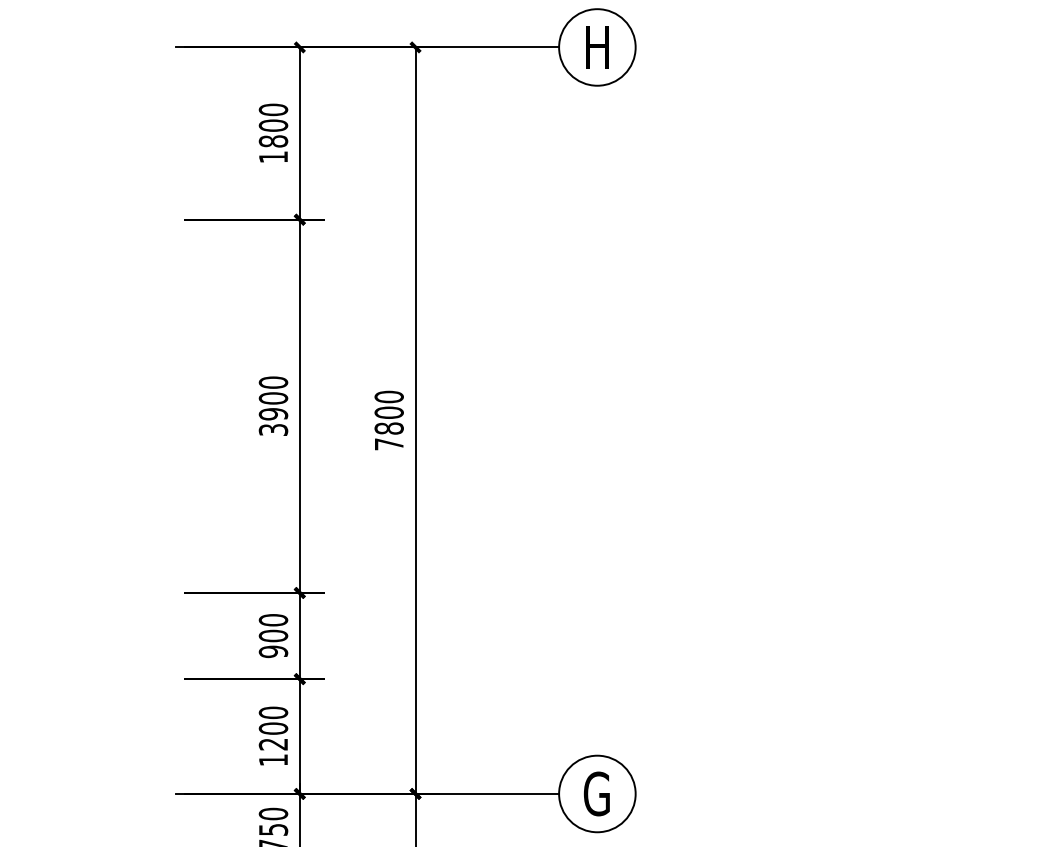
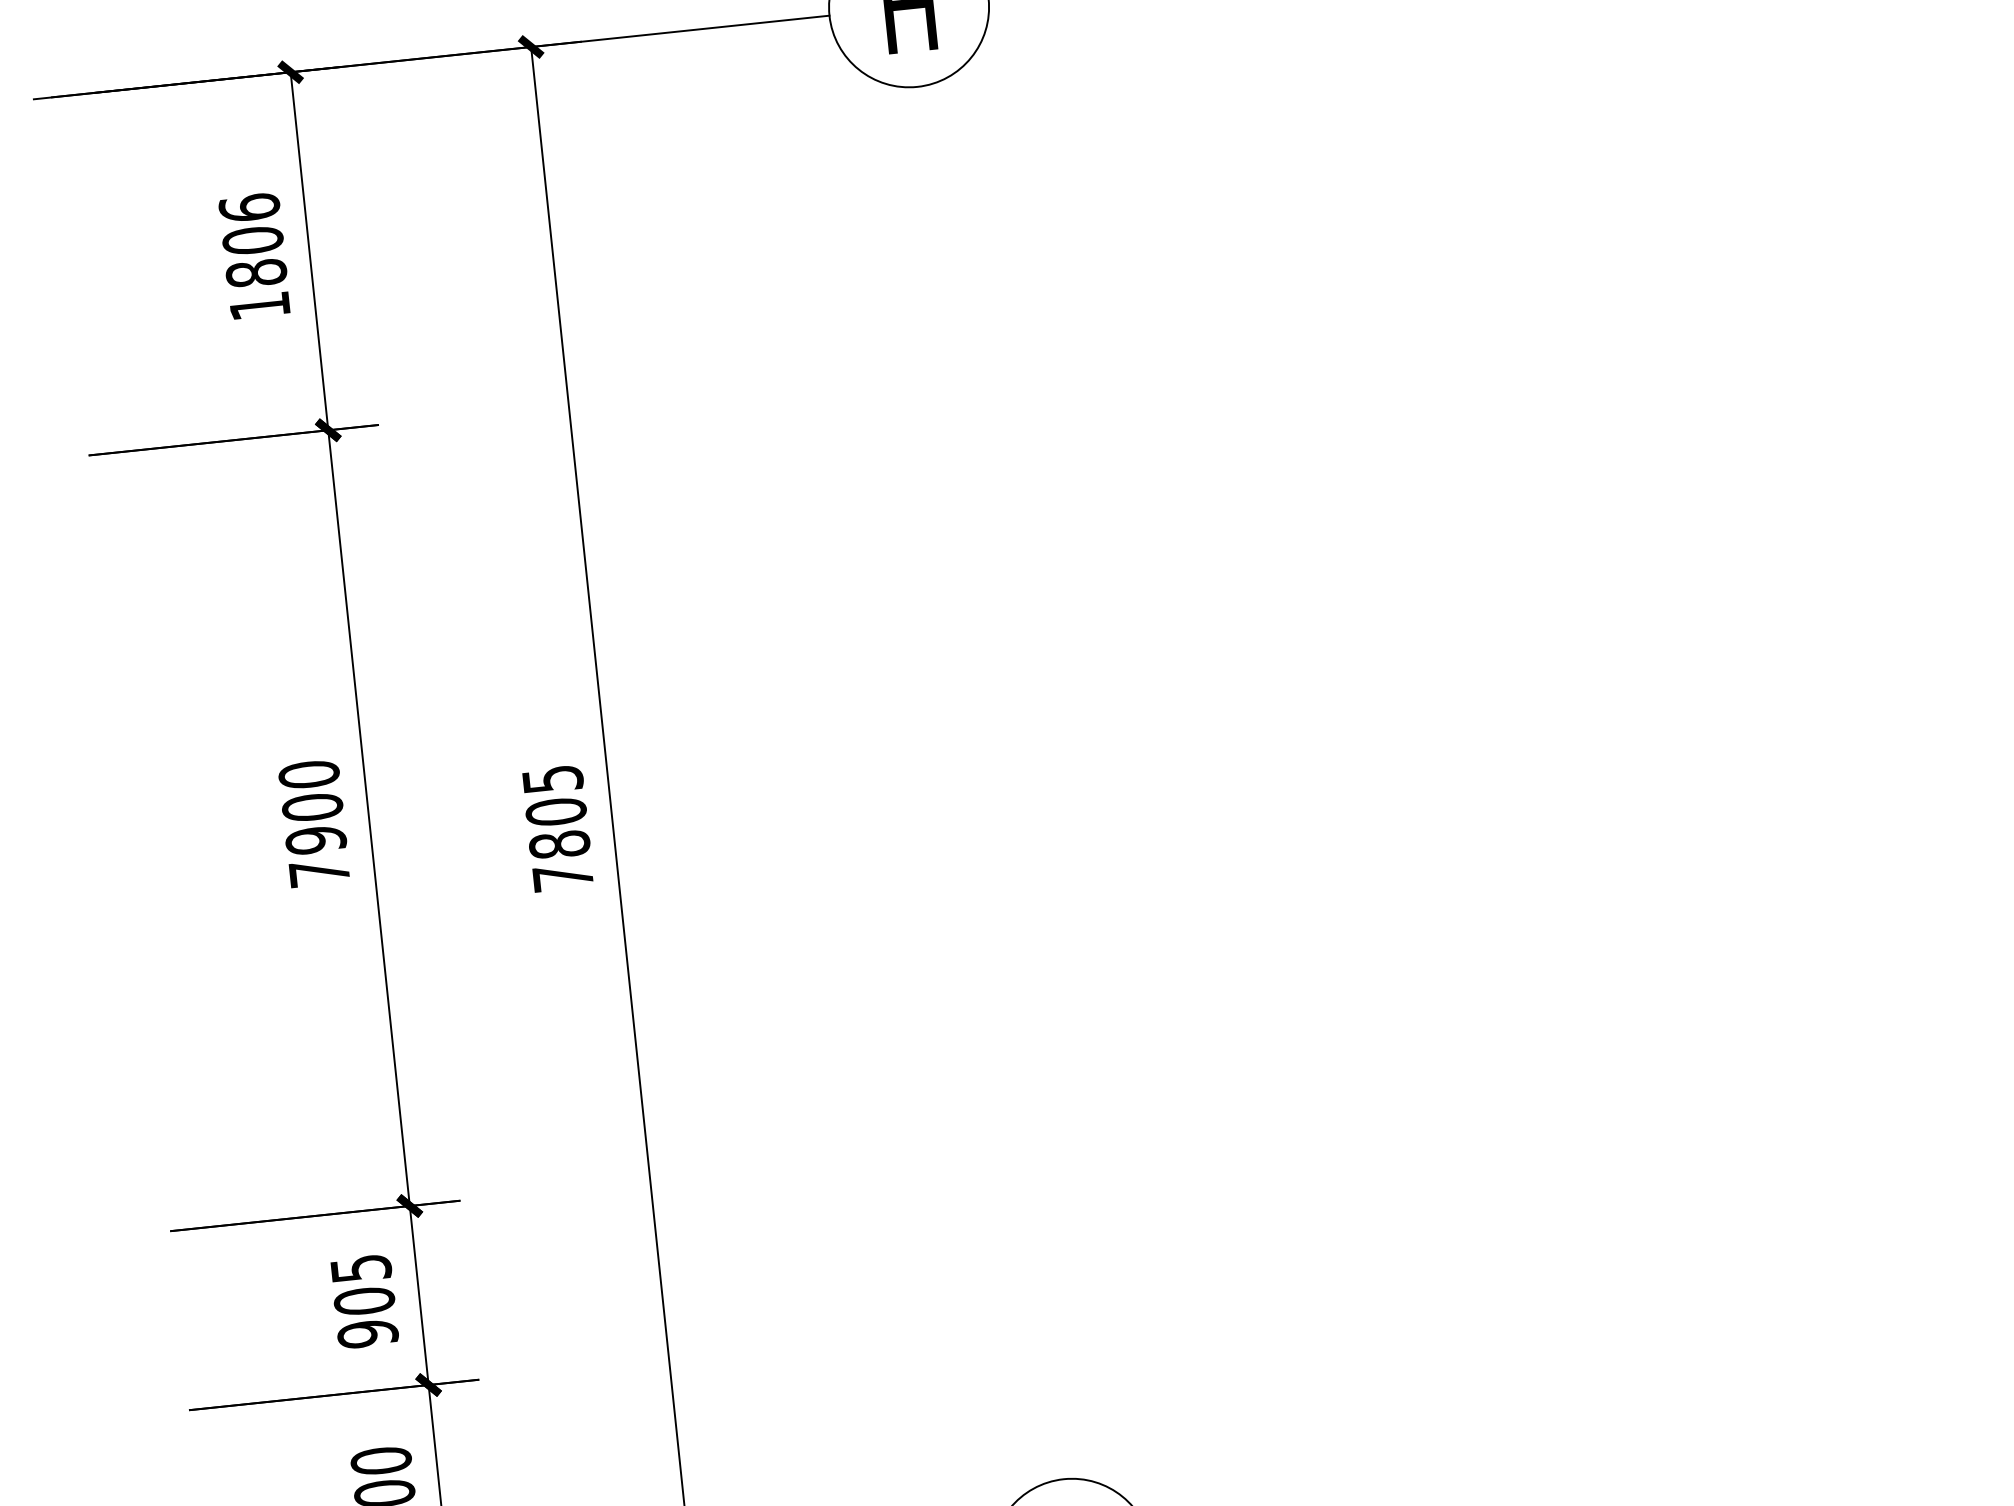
text: (273, 109) -> (249, 207), 1800 -> 1806
text: (388, 396) -> (551, 778), 7800 -> 7805
text: (273, 429) -> (319, 872), 3900 -> 7900
text: (273, 620) -> (361, 1268), 900 -> 905

